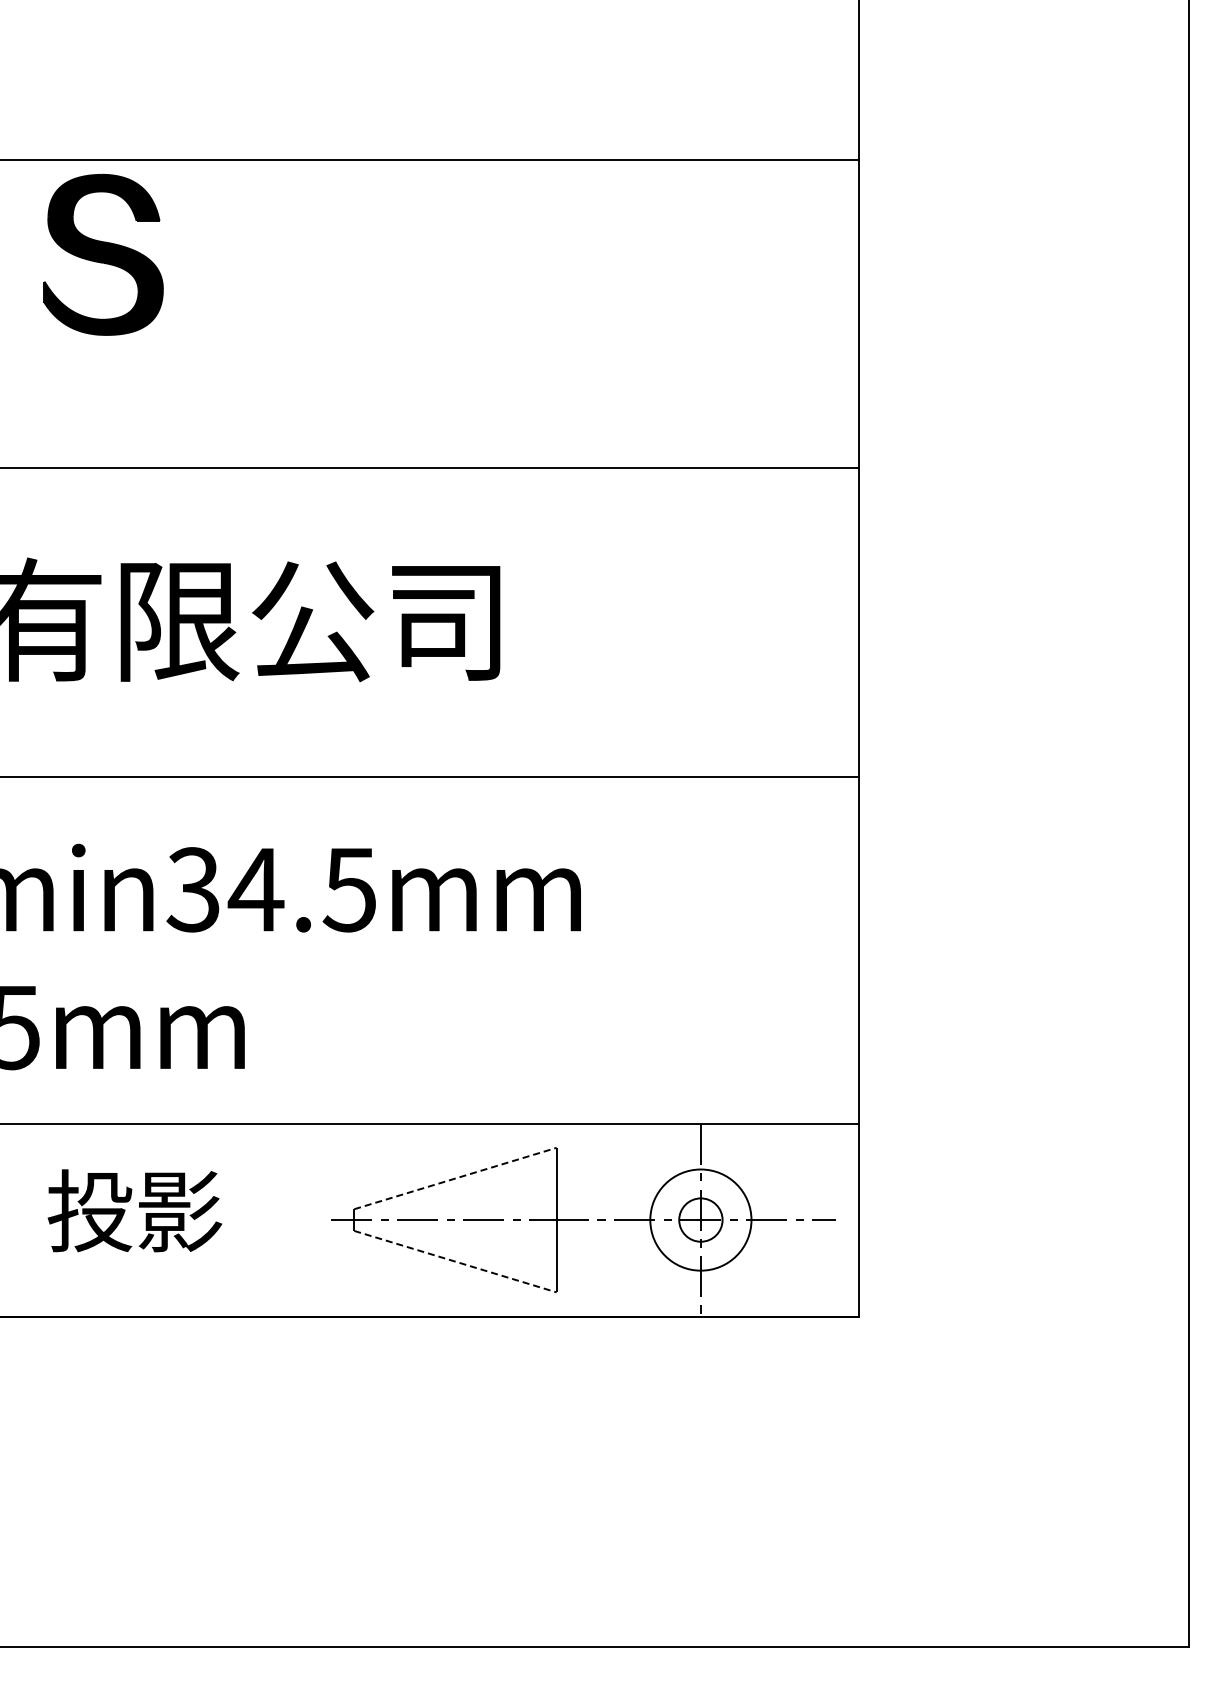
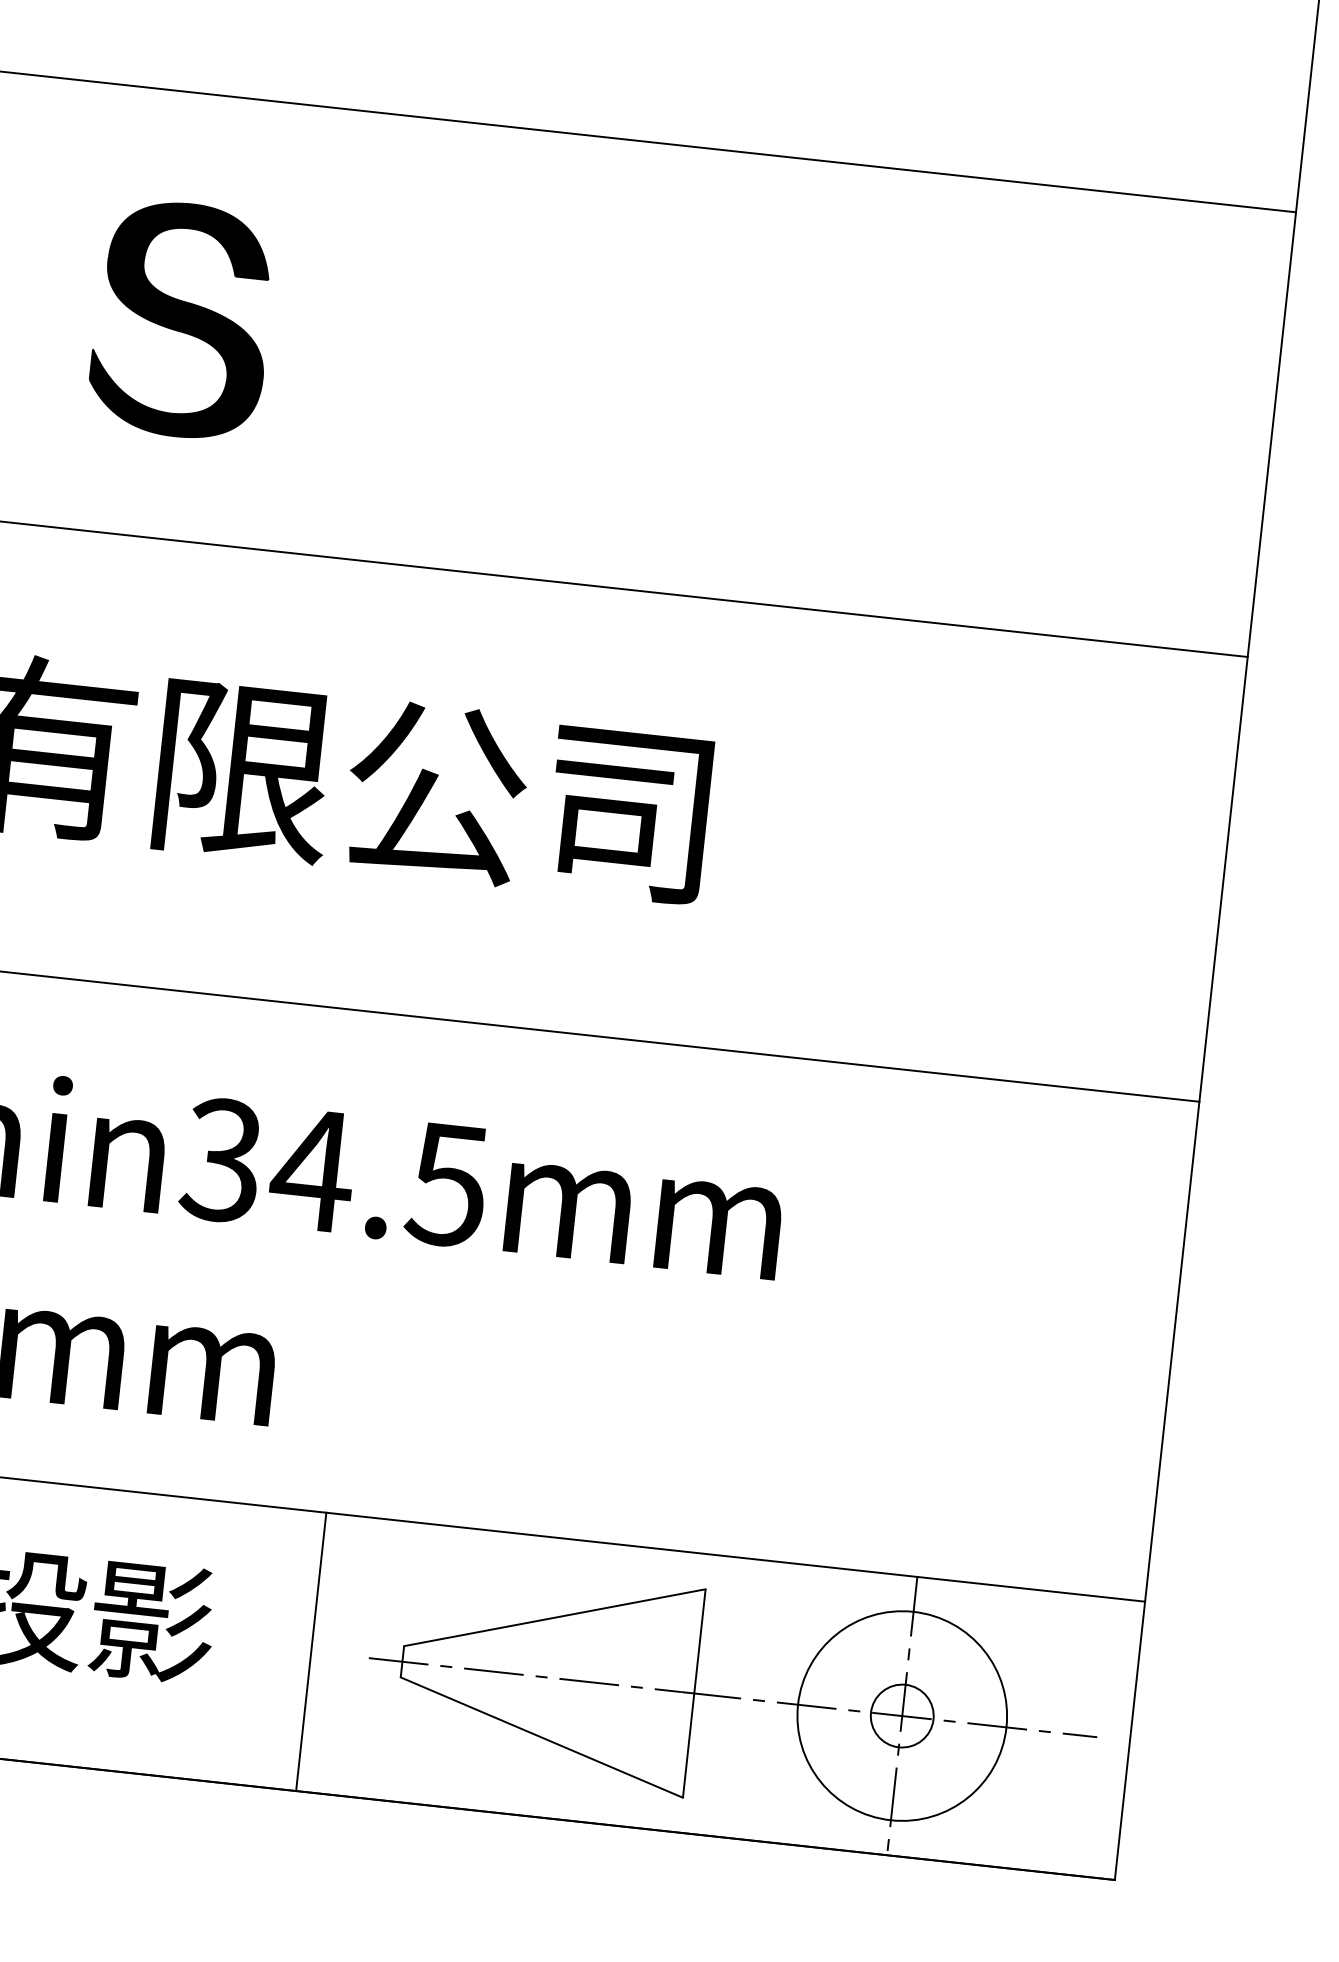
part: (103, 254) -> (182, 319), moved
line: (455, 1178) -> (554, 1617), dashed -> solid
line: (291, 1219) -> (312, 1651), added
circle: (700, 1219) -> (901, 1715), size x1.43
line: (455, 1261) -> (541, 1737), dashed -> solid

